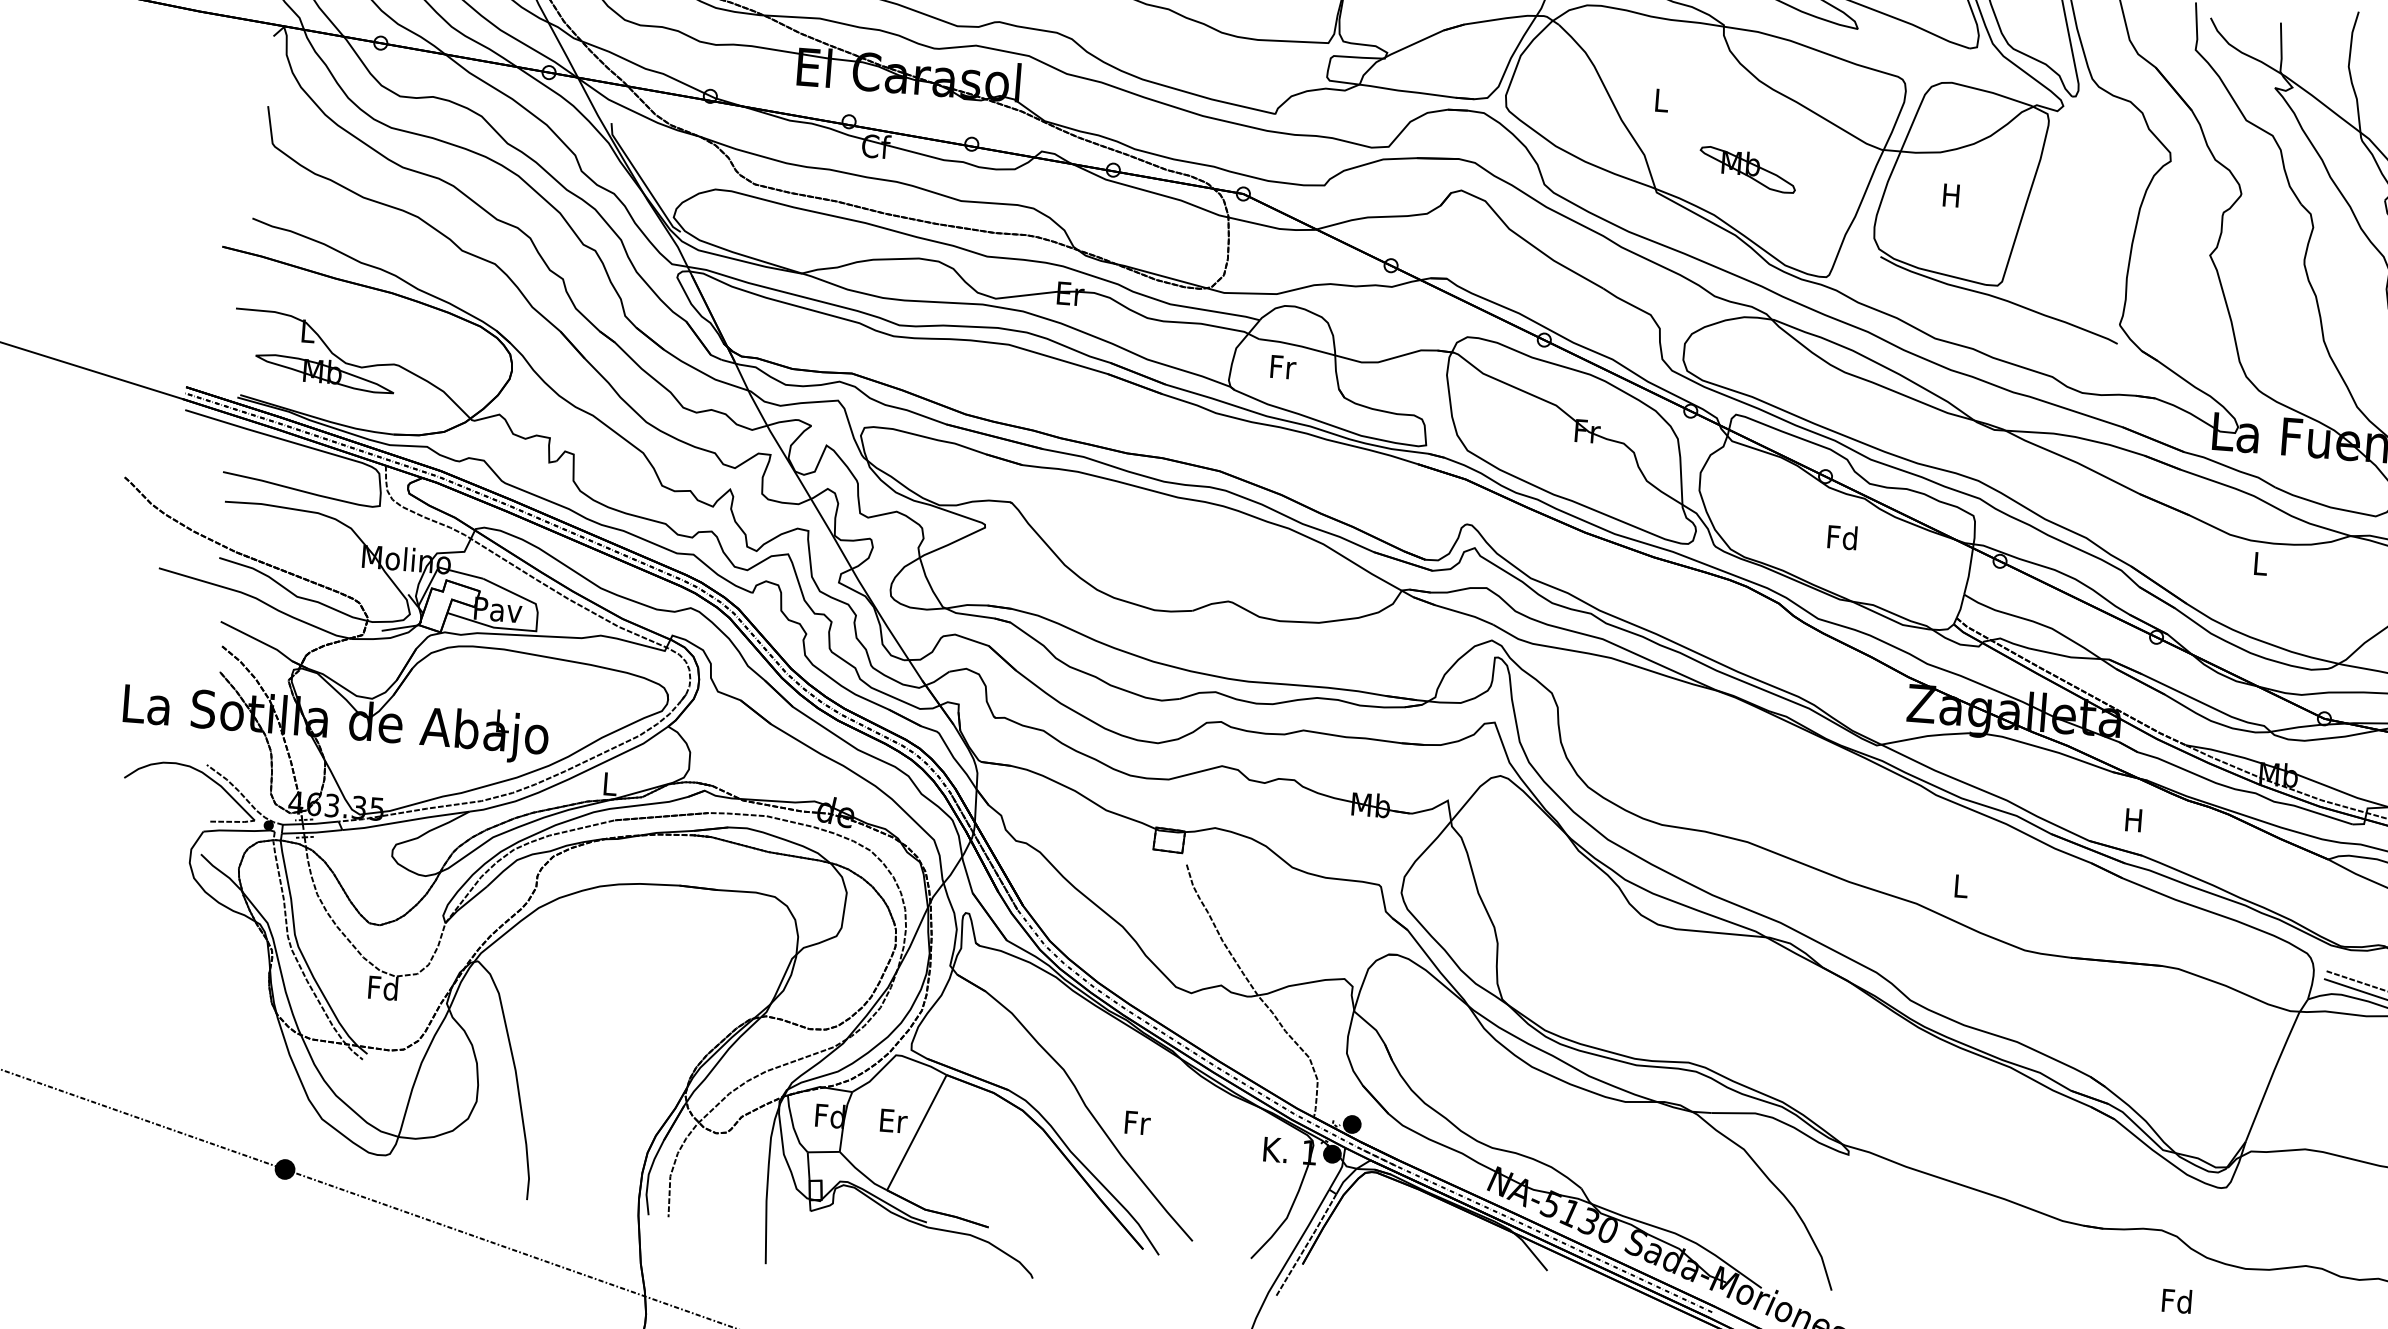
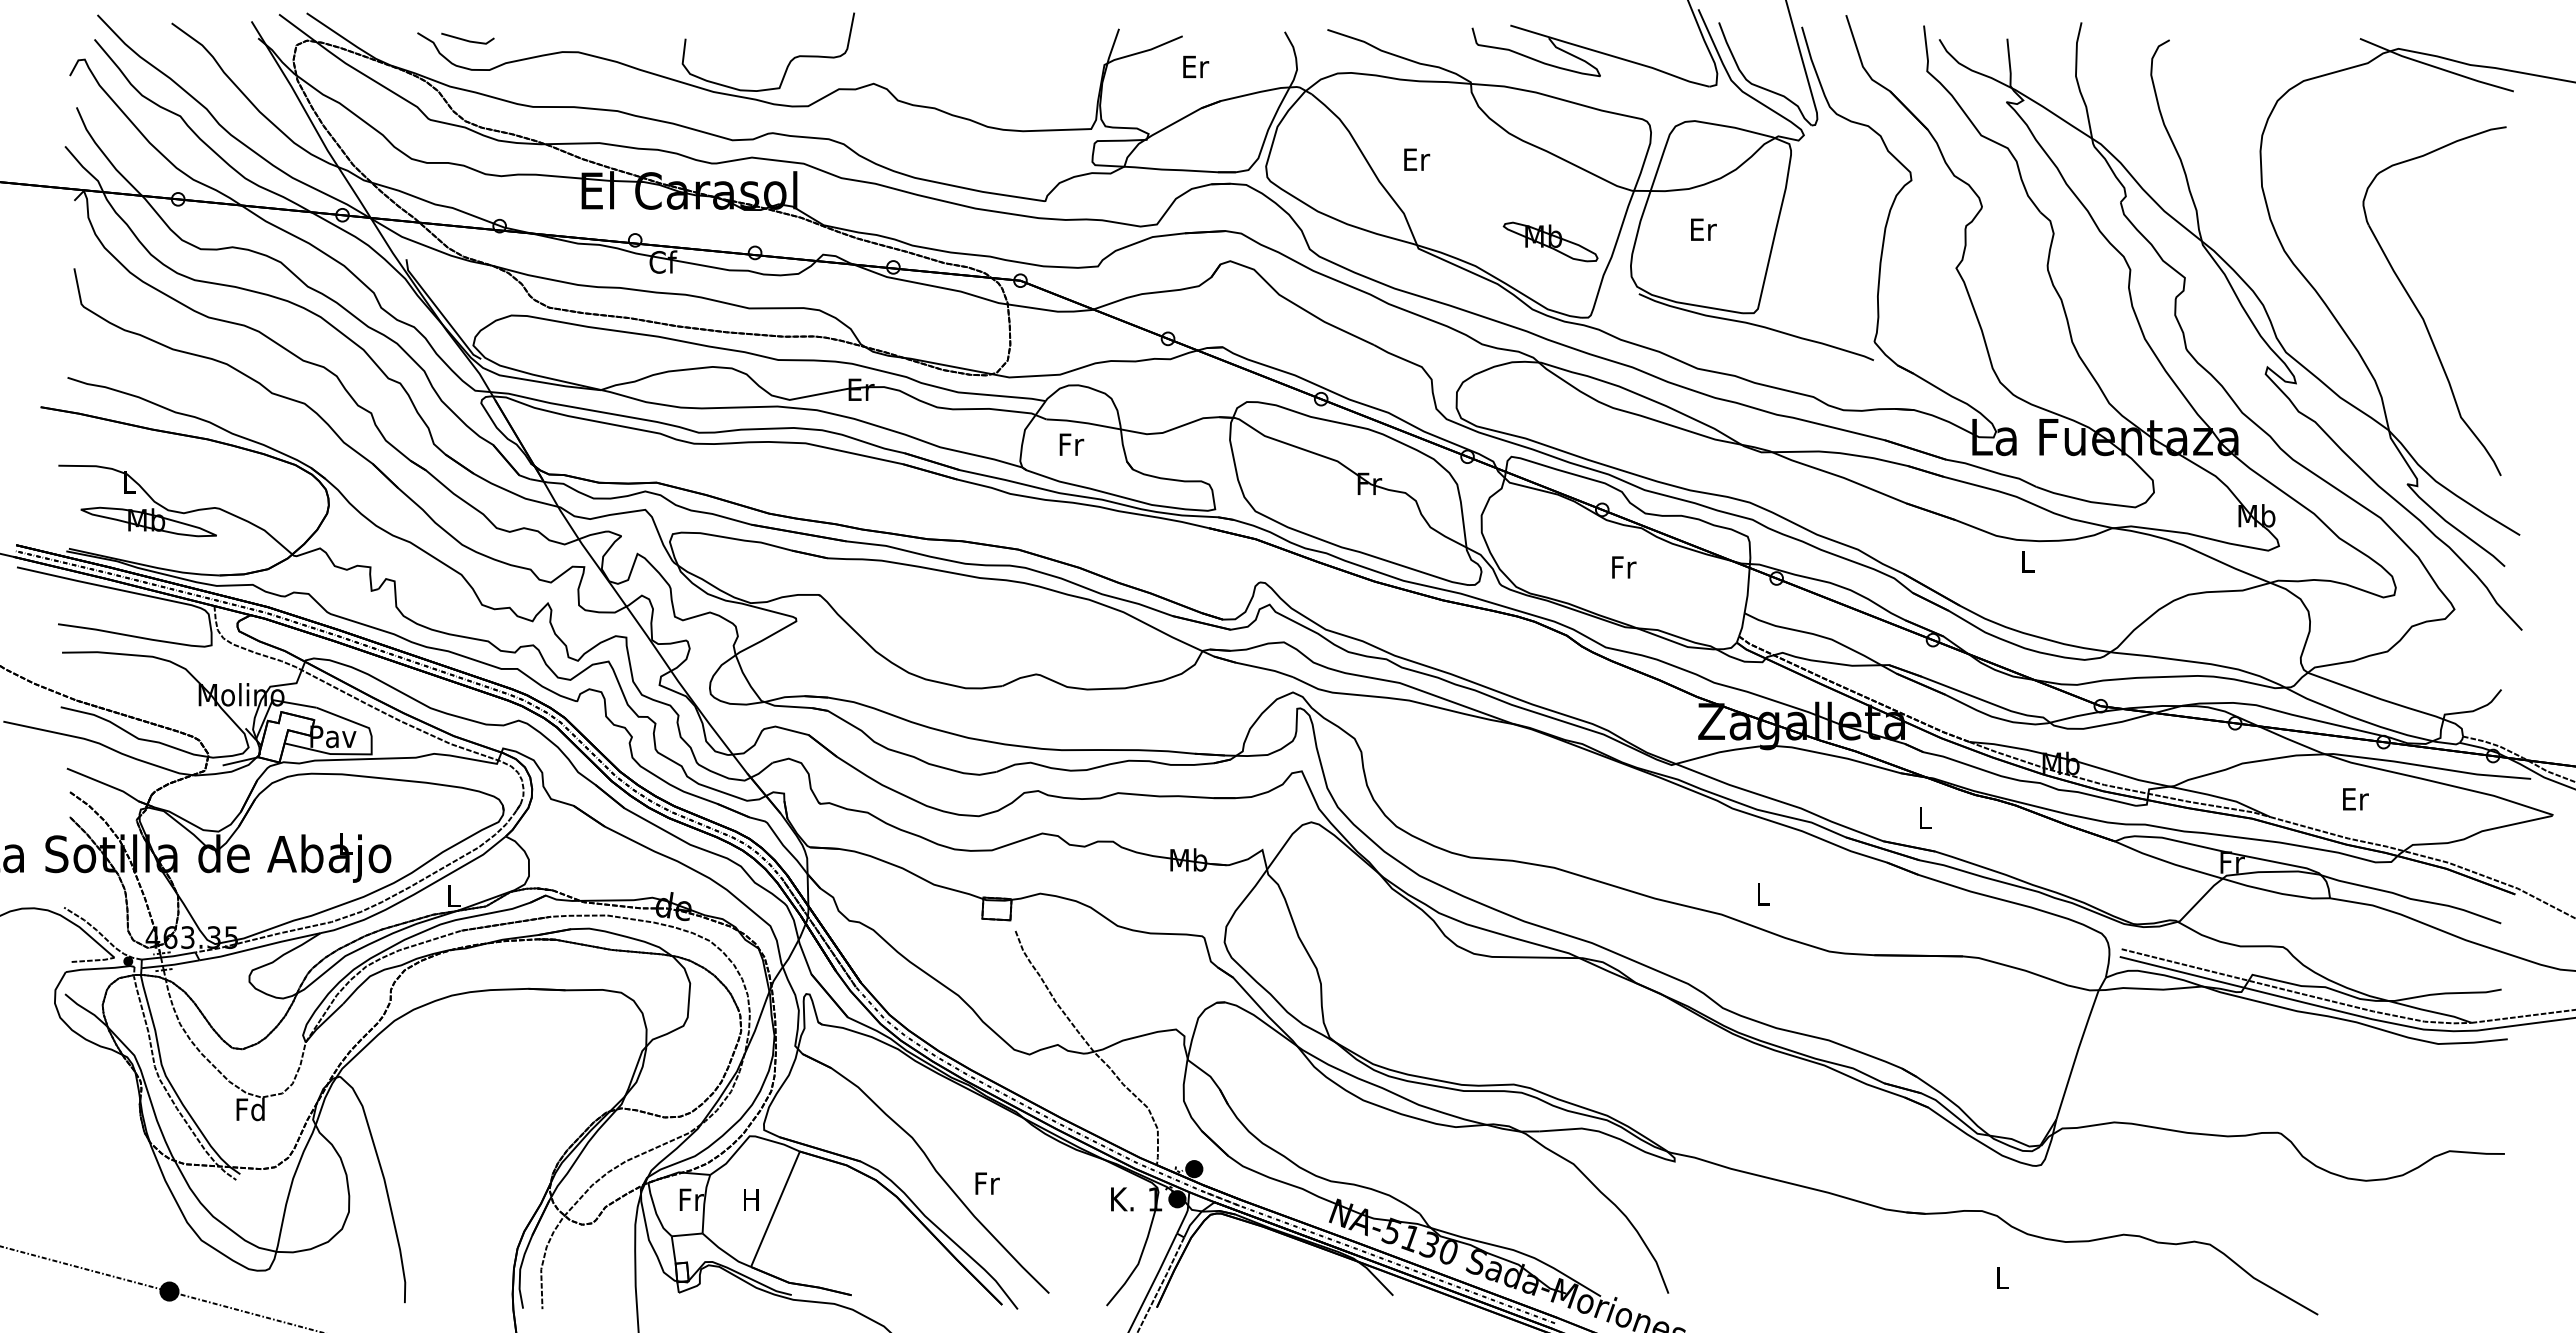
text: (1662, 100) -> (1417, 159), L -> Er
part: (1747, 169) -> (1550, 241), moved
text: (1952, 195) -> (1703, 229), H -> Er
text: (1842, 536) -> (1623, 566), Fd -> Fr
text: (2133, 819) -> (1924, 817), H -> L
text: (829, 1115) -> (690, 1199), Fd -> Fr
text: (893, 1120) -> (752, 1199), Er -> H
text: (2176, 1300) -> (2001, 1277), Fd -> L

